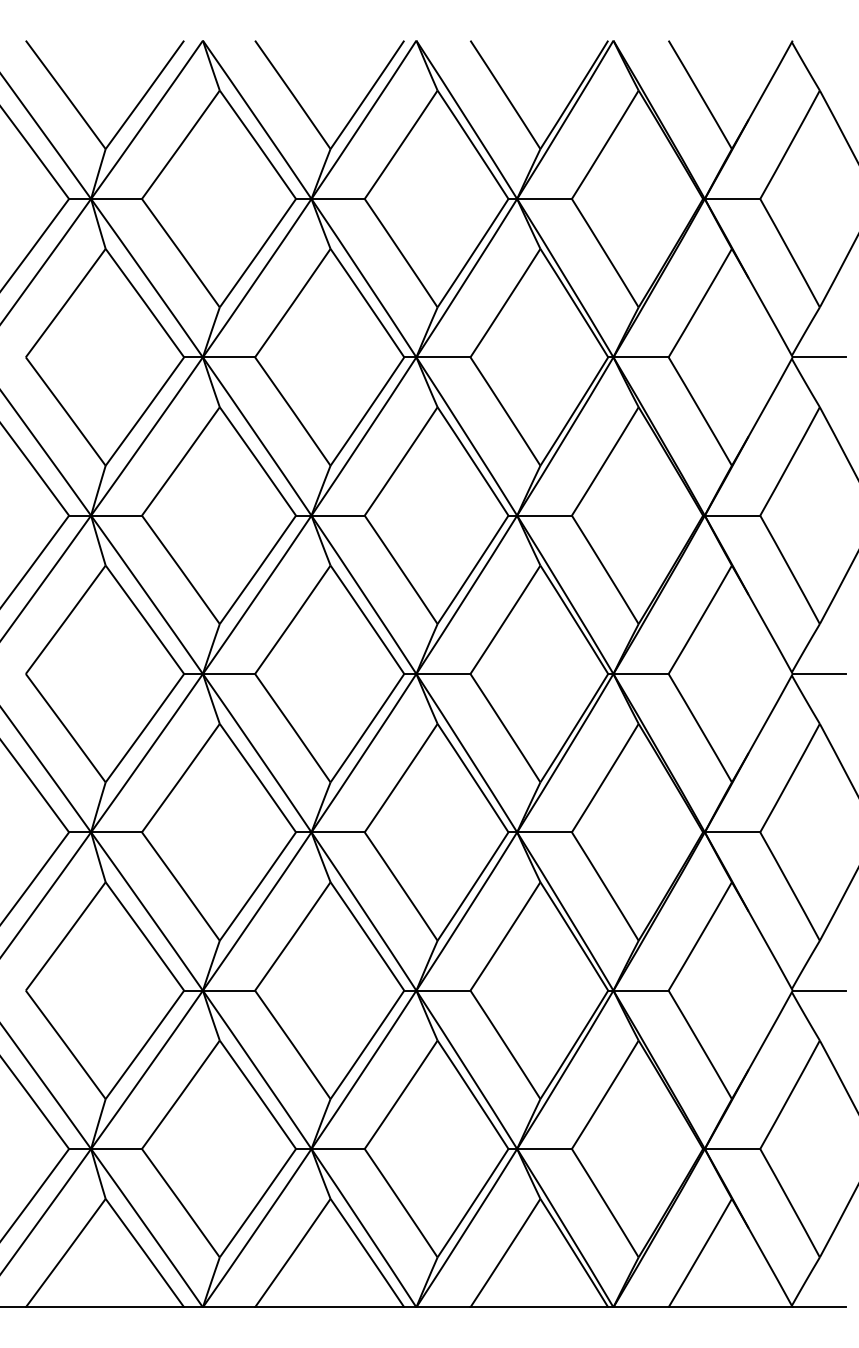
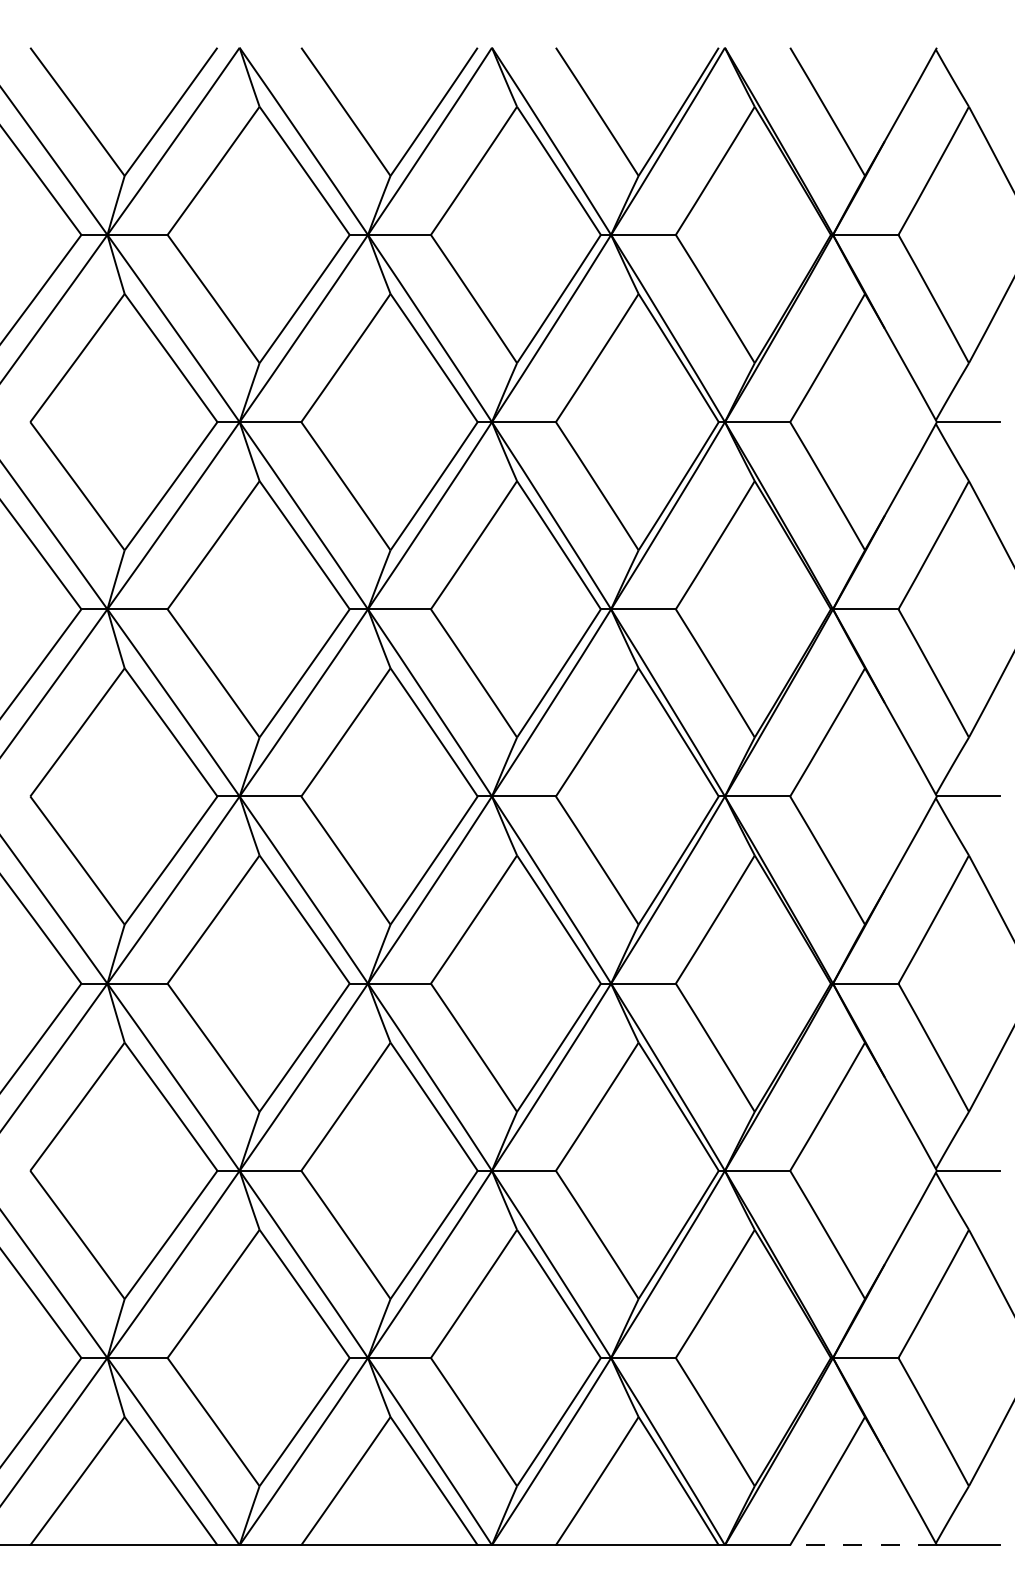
line: (730, 1307) -> (863, 1545), solid -> dashed

